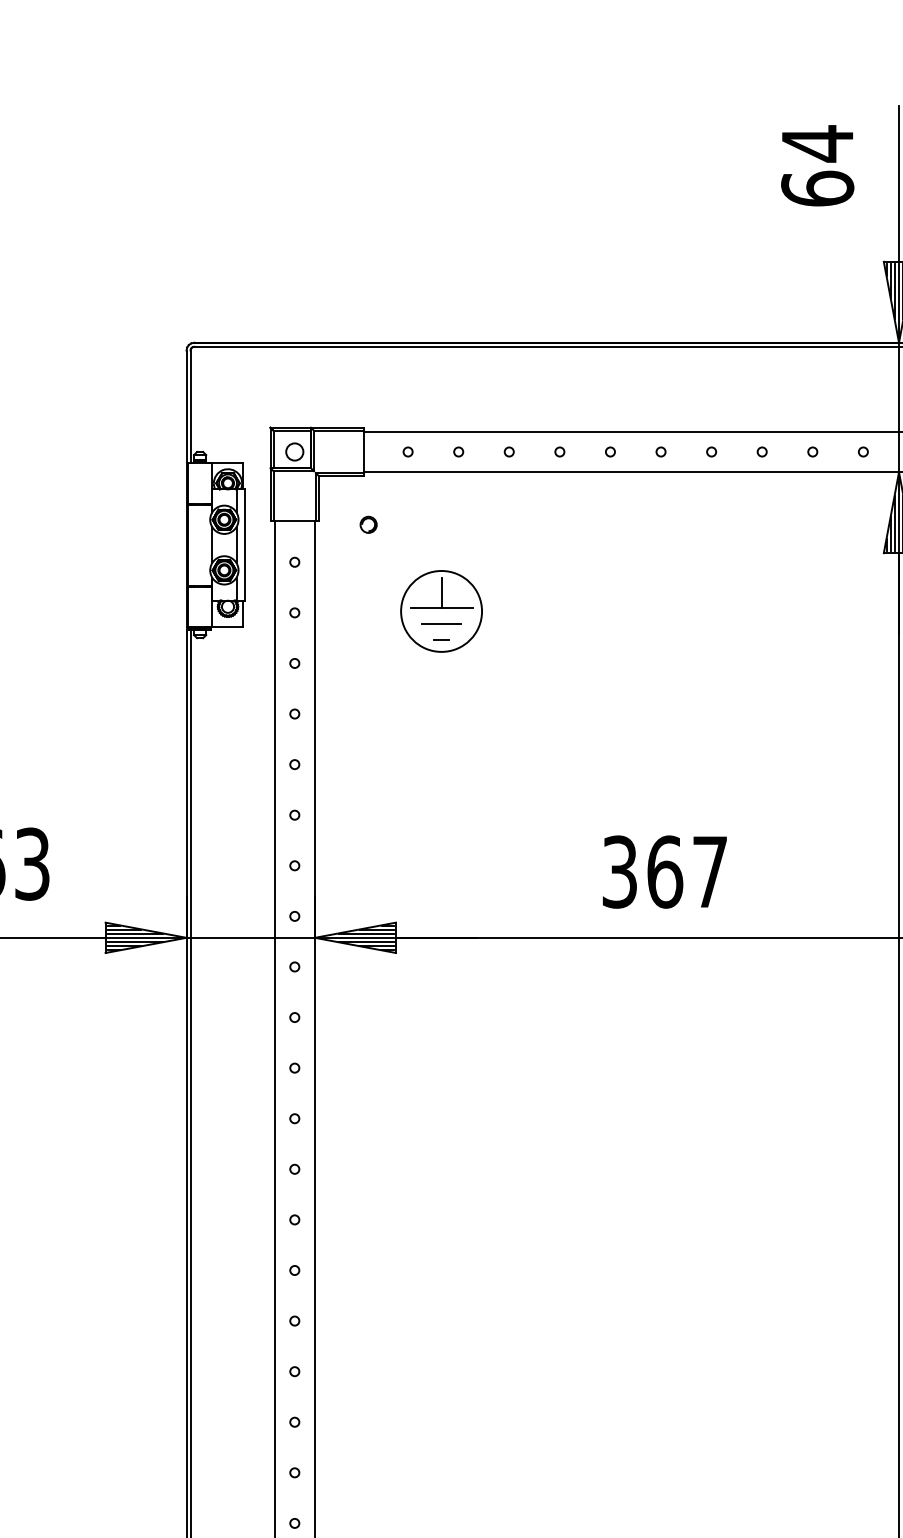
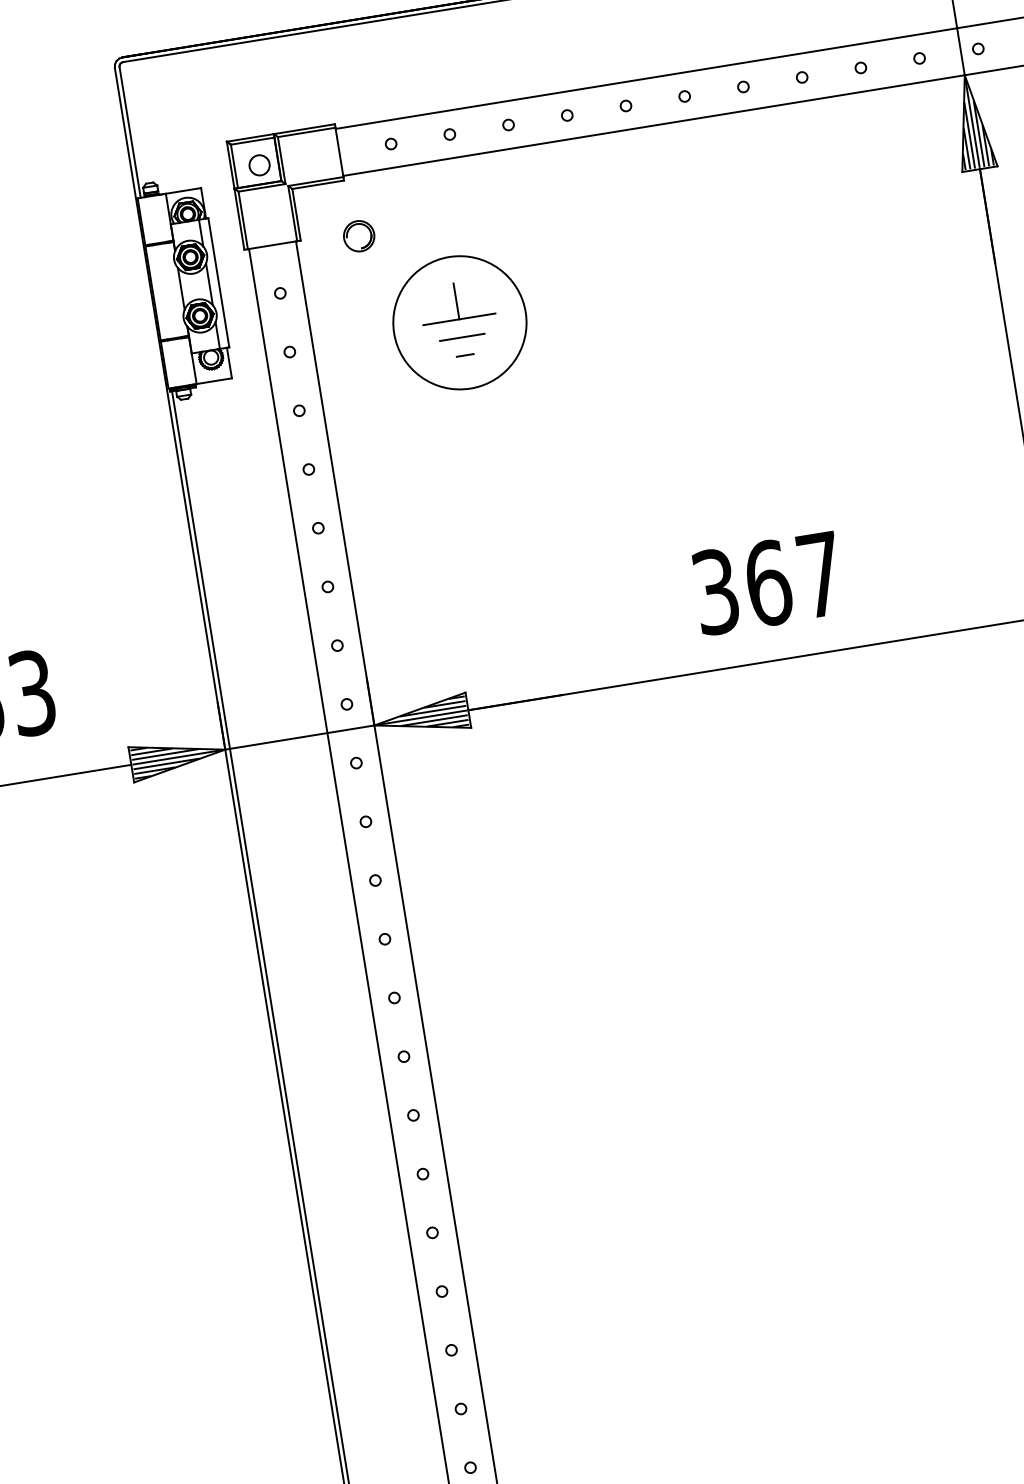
circle: (368, 524) -> (358, 235), size x1.6
circle: (441, 610) -> (459, 321), size x1.4

